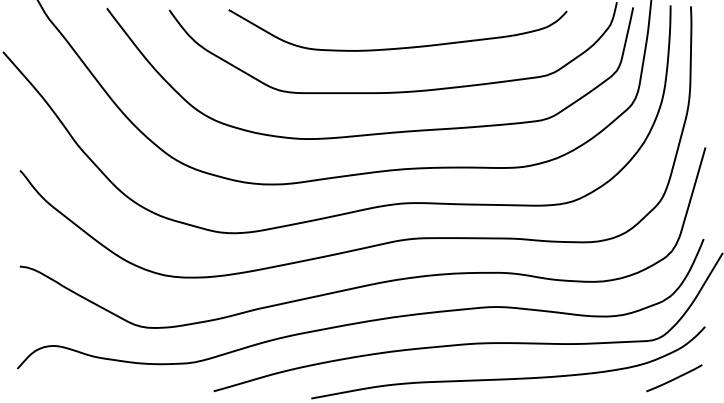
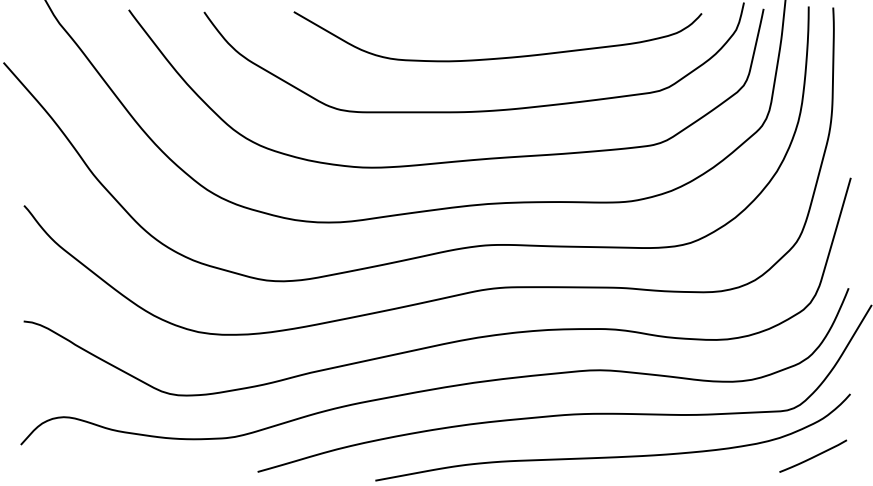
curve: (397, 47) -> (497, 57), moved

